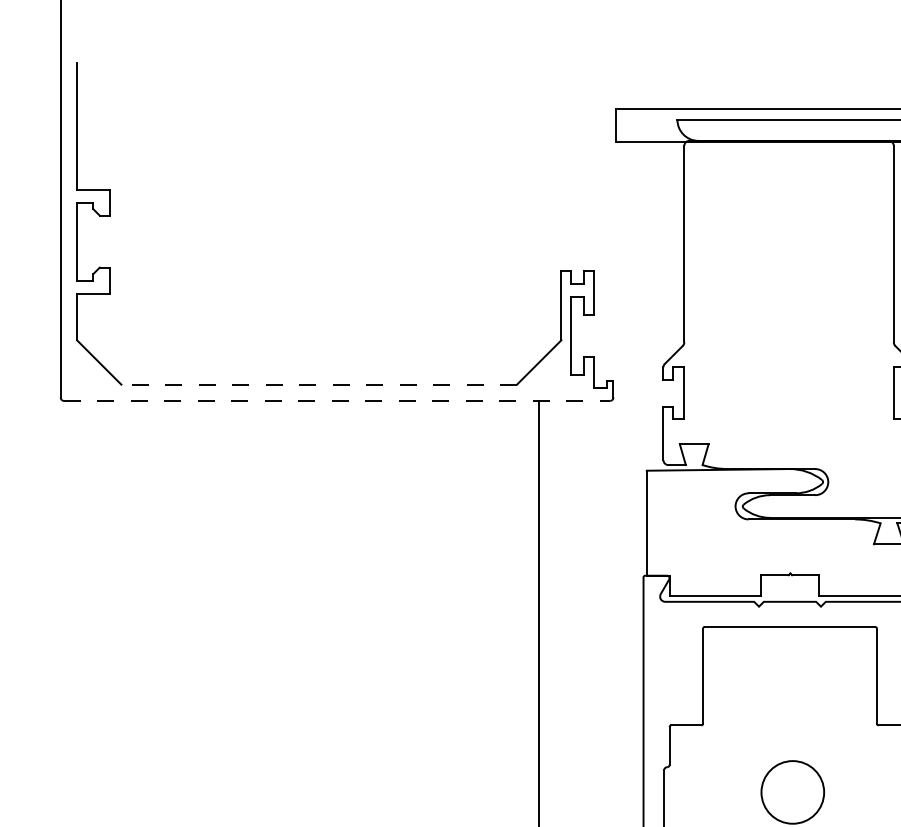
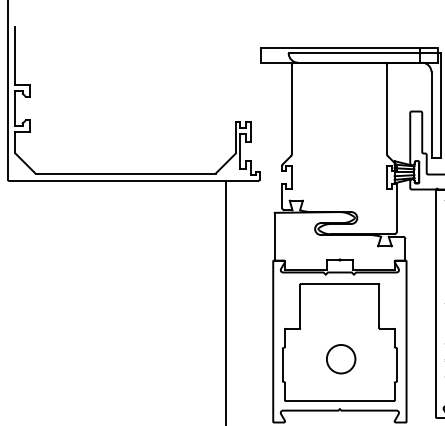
line: (318, 384) -> (125, 173), dashed -> solid
line: (338, 401) -> (134, 181), dashed -> solid

